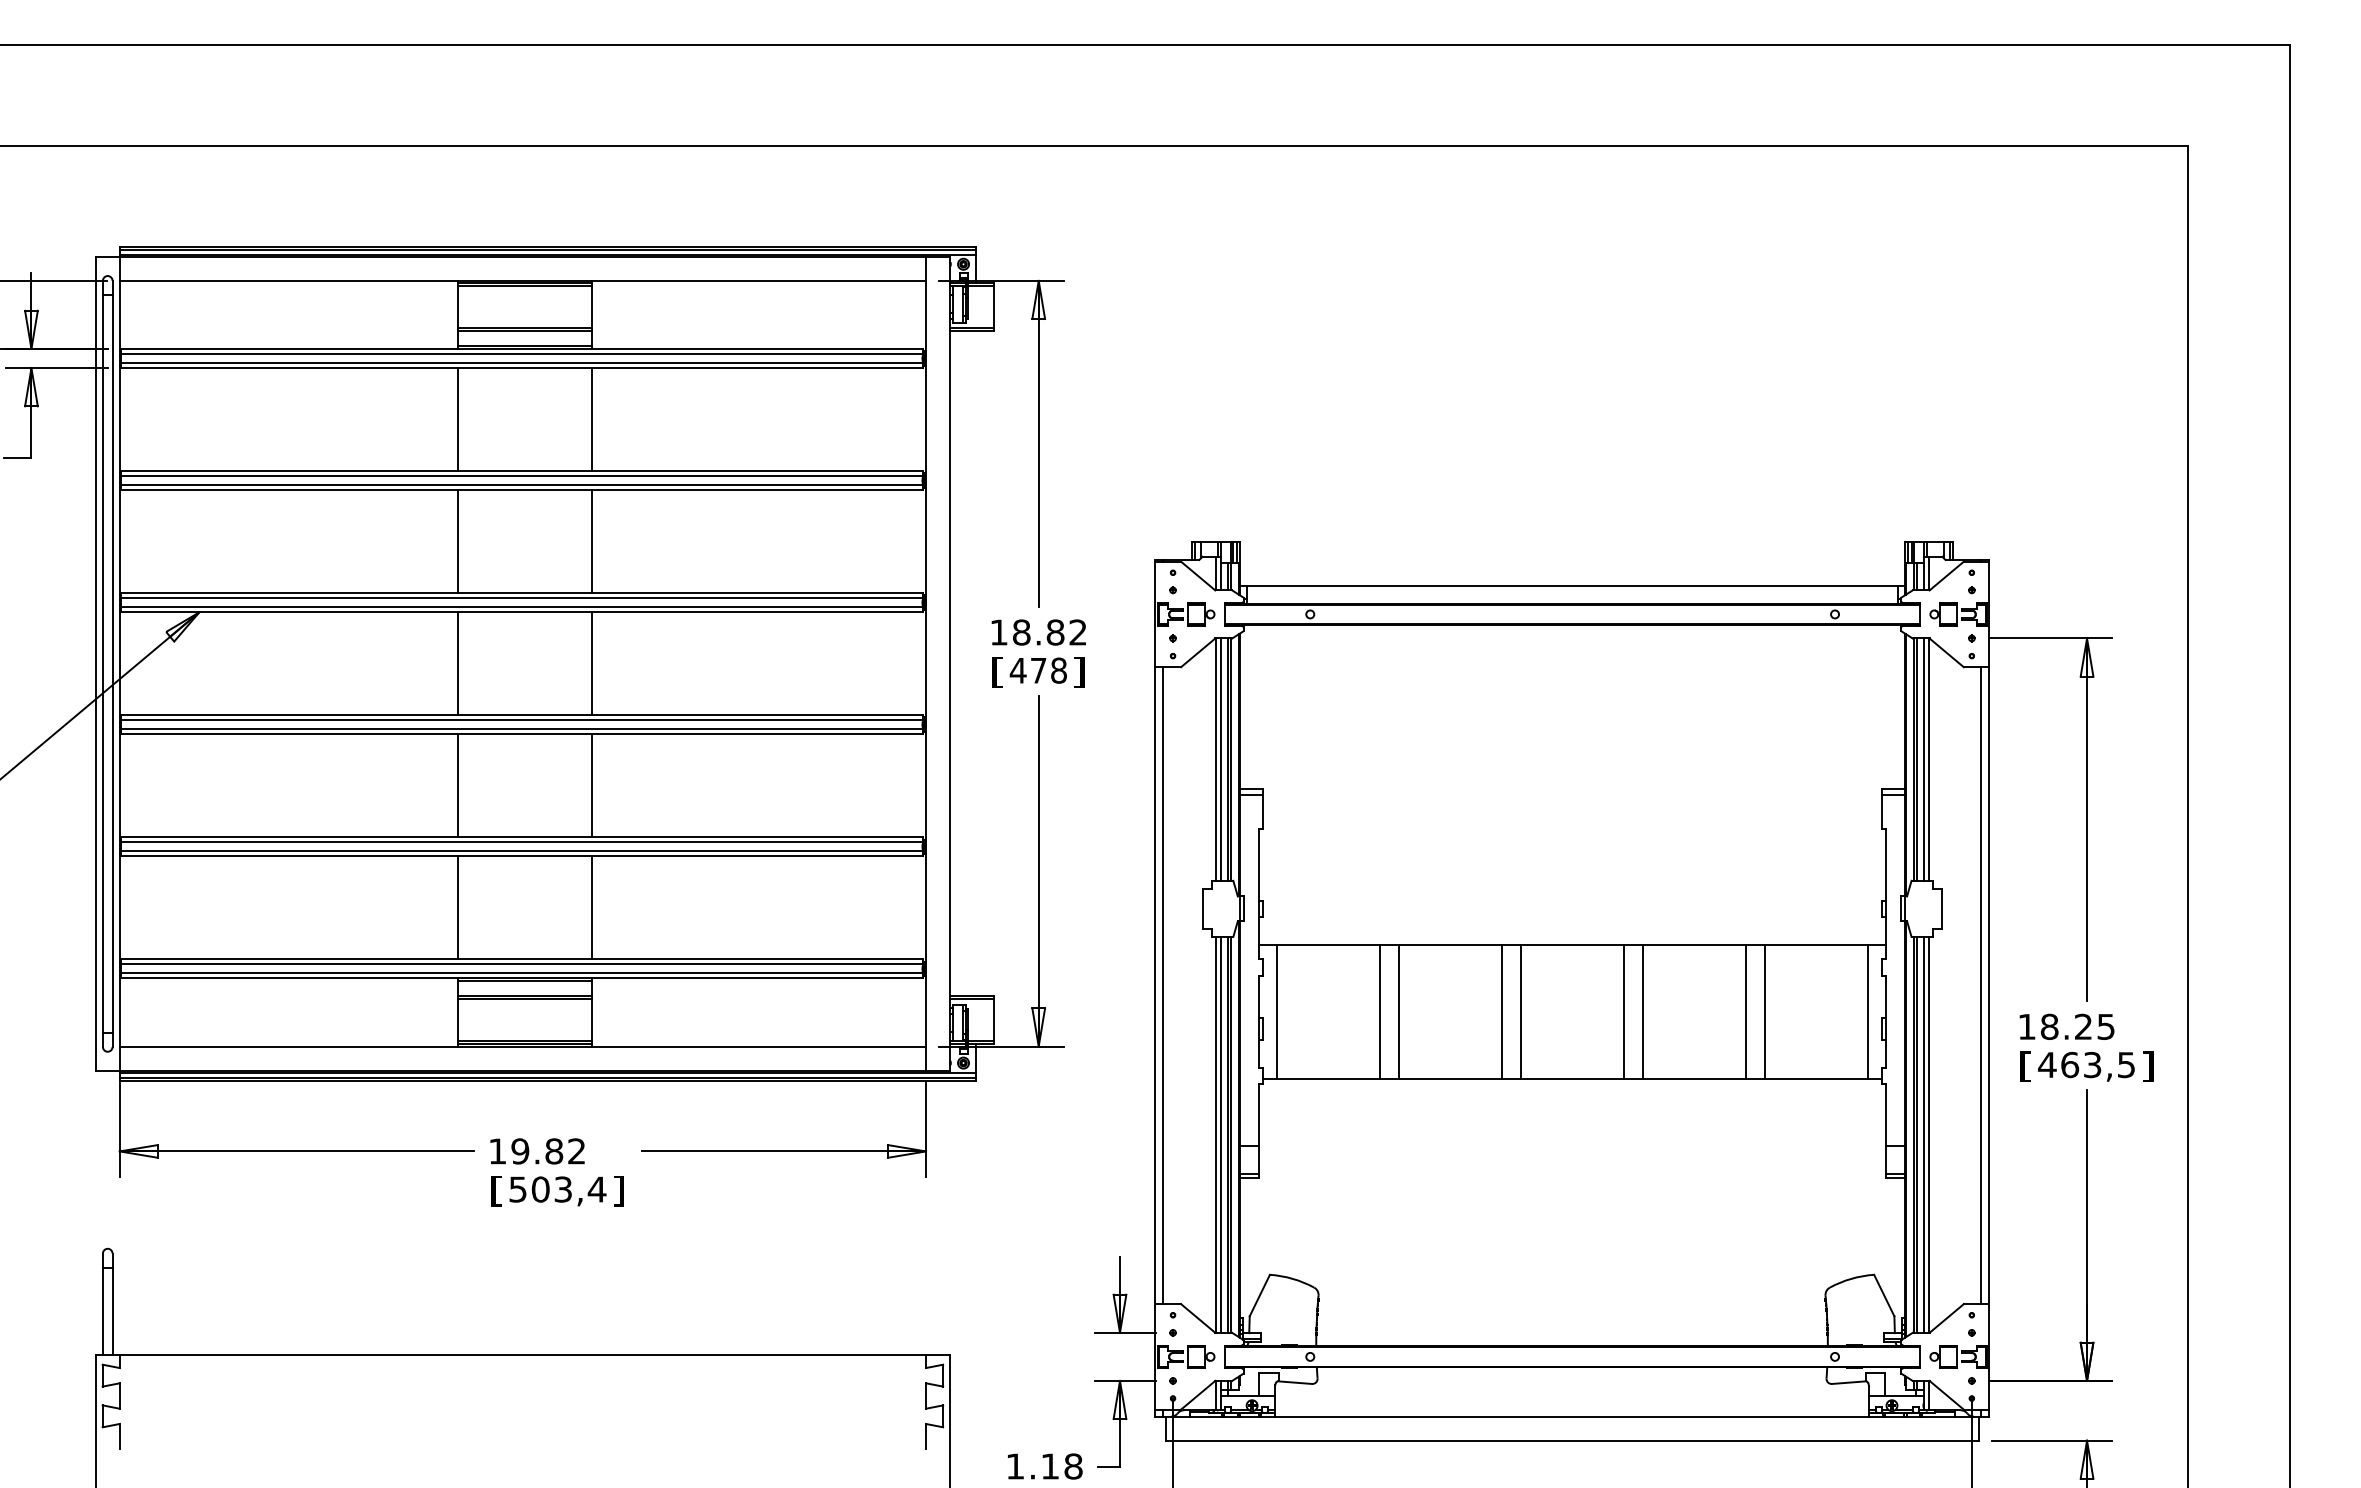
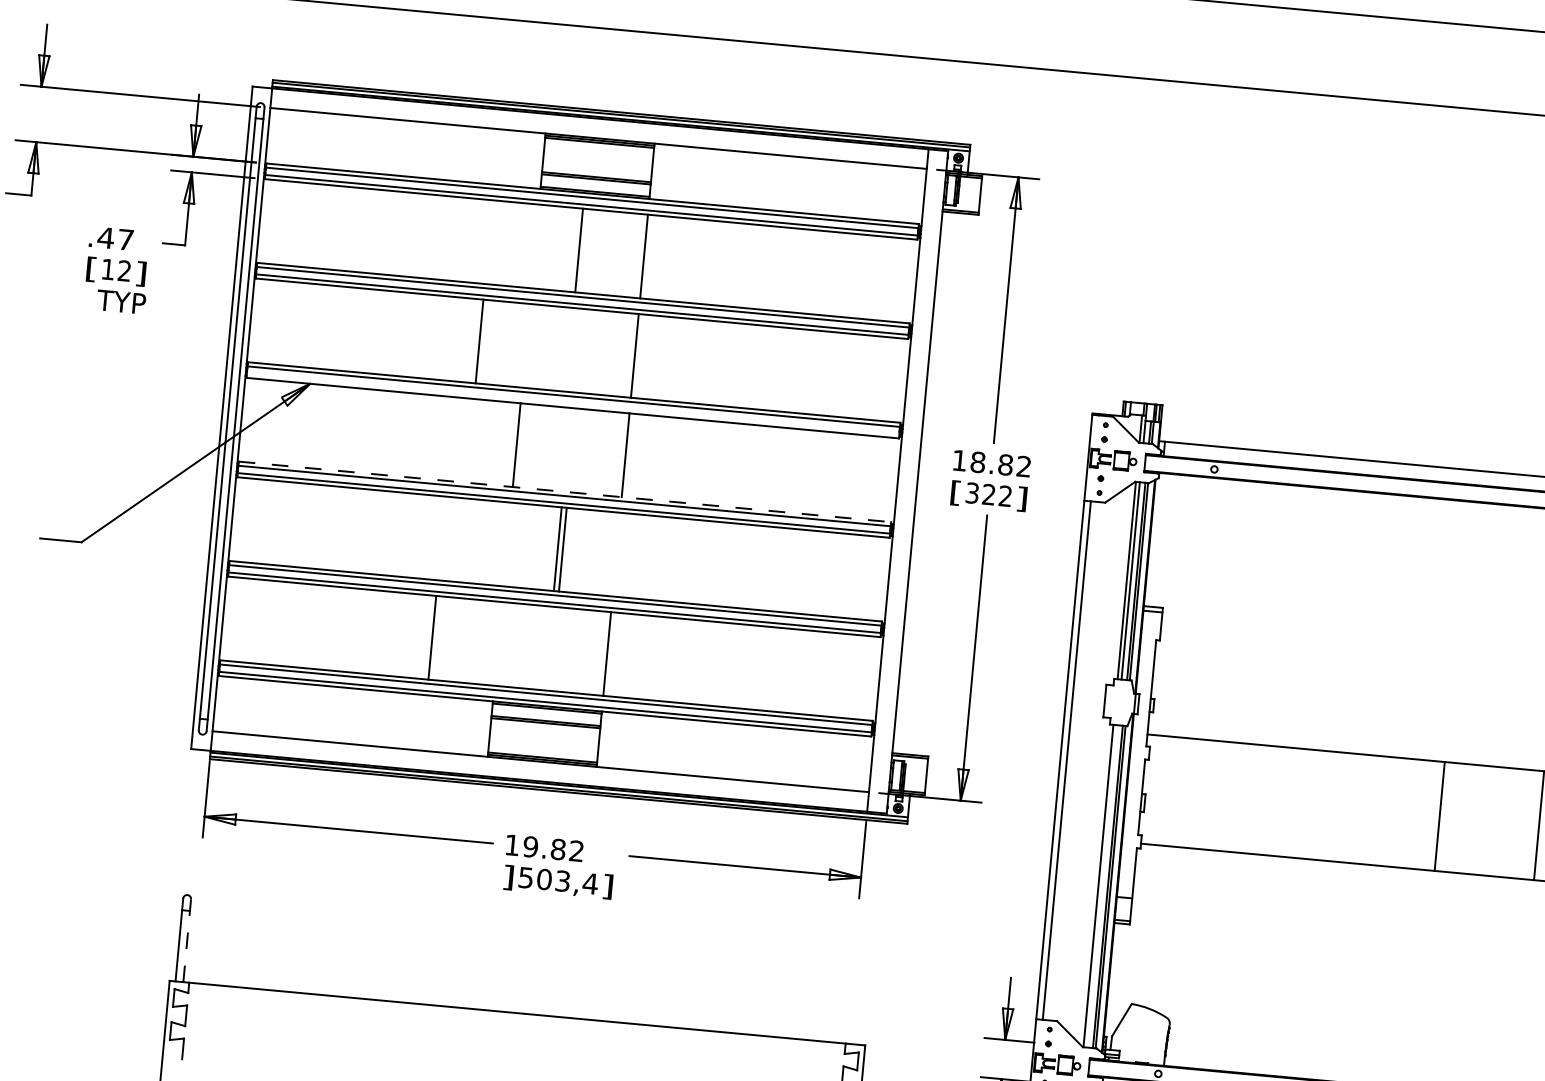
line: (457, 419) -> (578, 250), moved
line: (457, 541) -> (479, 341), moved
line: (521, 607) -> (572, 404), removed
text: (1037, 670) -> (988, 494), 478 -> 322
line: (521, 715) -> (564, 492), solid -> dashed
line: (457, 785) -> (562, 549), moved
line: (591, 785) -> (557, 548), moved
line: (457, 907) -> (432, 637), moved
line: (1276, 1011) -> (1156, 790), removed
line: (1379, 1011) -> (1240, 797), removed
line: (1398, 1011) -> (1256, 799), removed
line: (1501, 1011) -> (1340, 807), removed
line: (1521, 1011) -> (1356, 808), removed
line: (1643, 1011) -> (1455, 817), removed
line: (1220, 1134) -> (1102, 886), removed
text: (496, 1191) -> (508, 877), [ -> ]
line: (112, 1304) -> (187, 940), solid -> dashed

